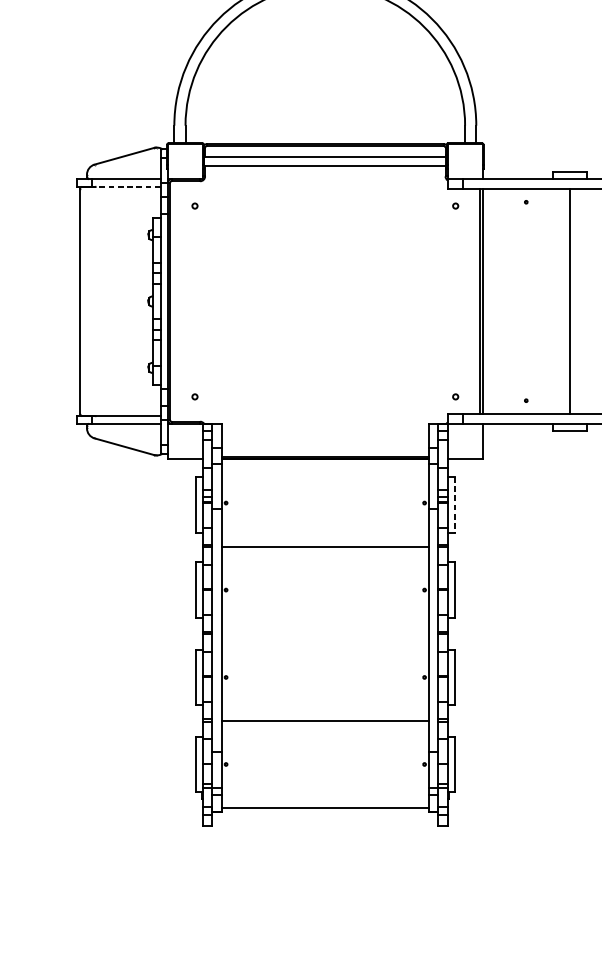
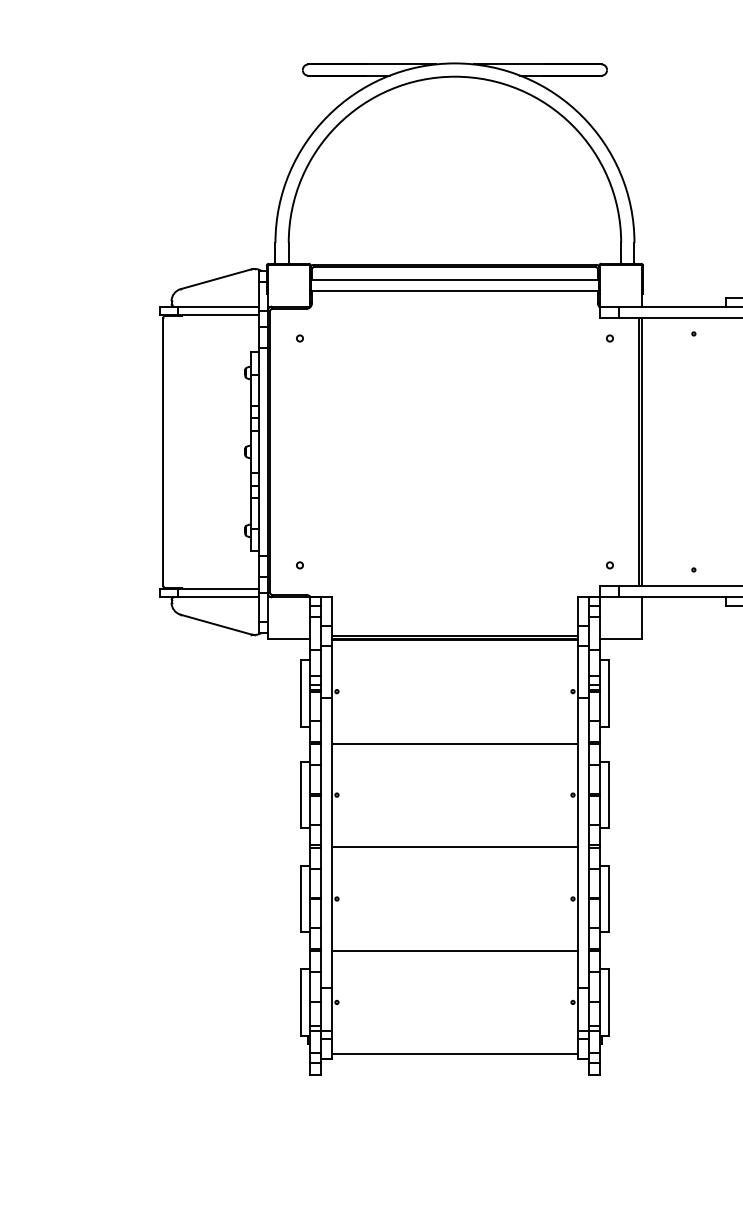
line: (126, 186) -> (218, 315), dashed -> solid
line: (455, 505) -> (609, 694), dashed -> solid
line: (324, 634) -> (454, 847), added

